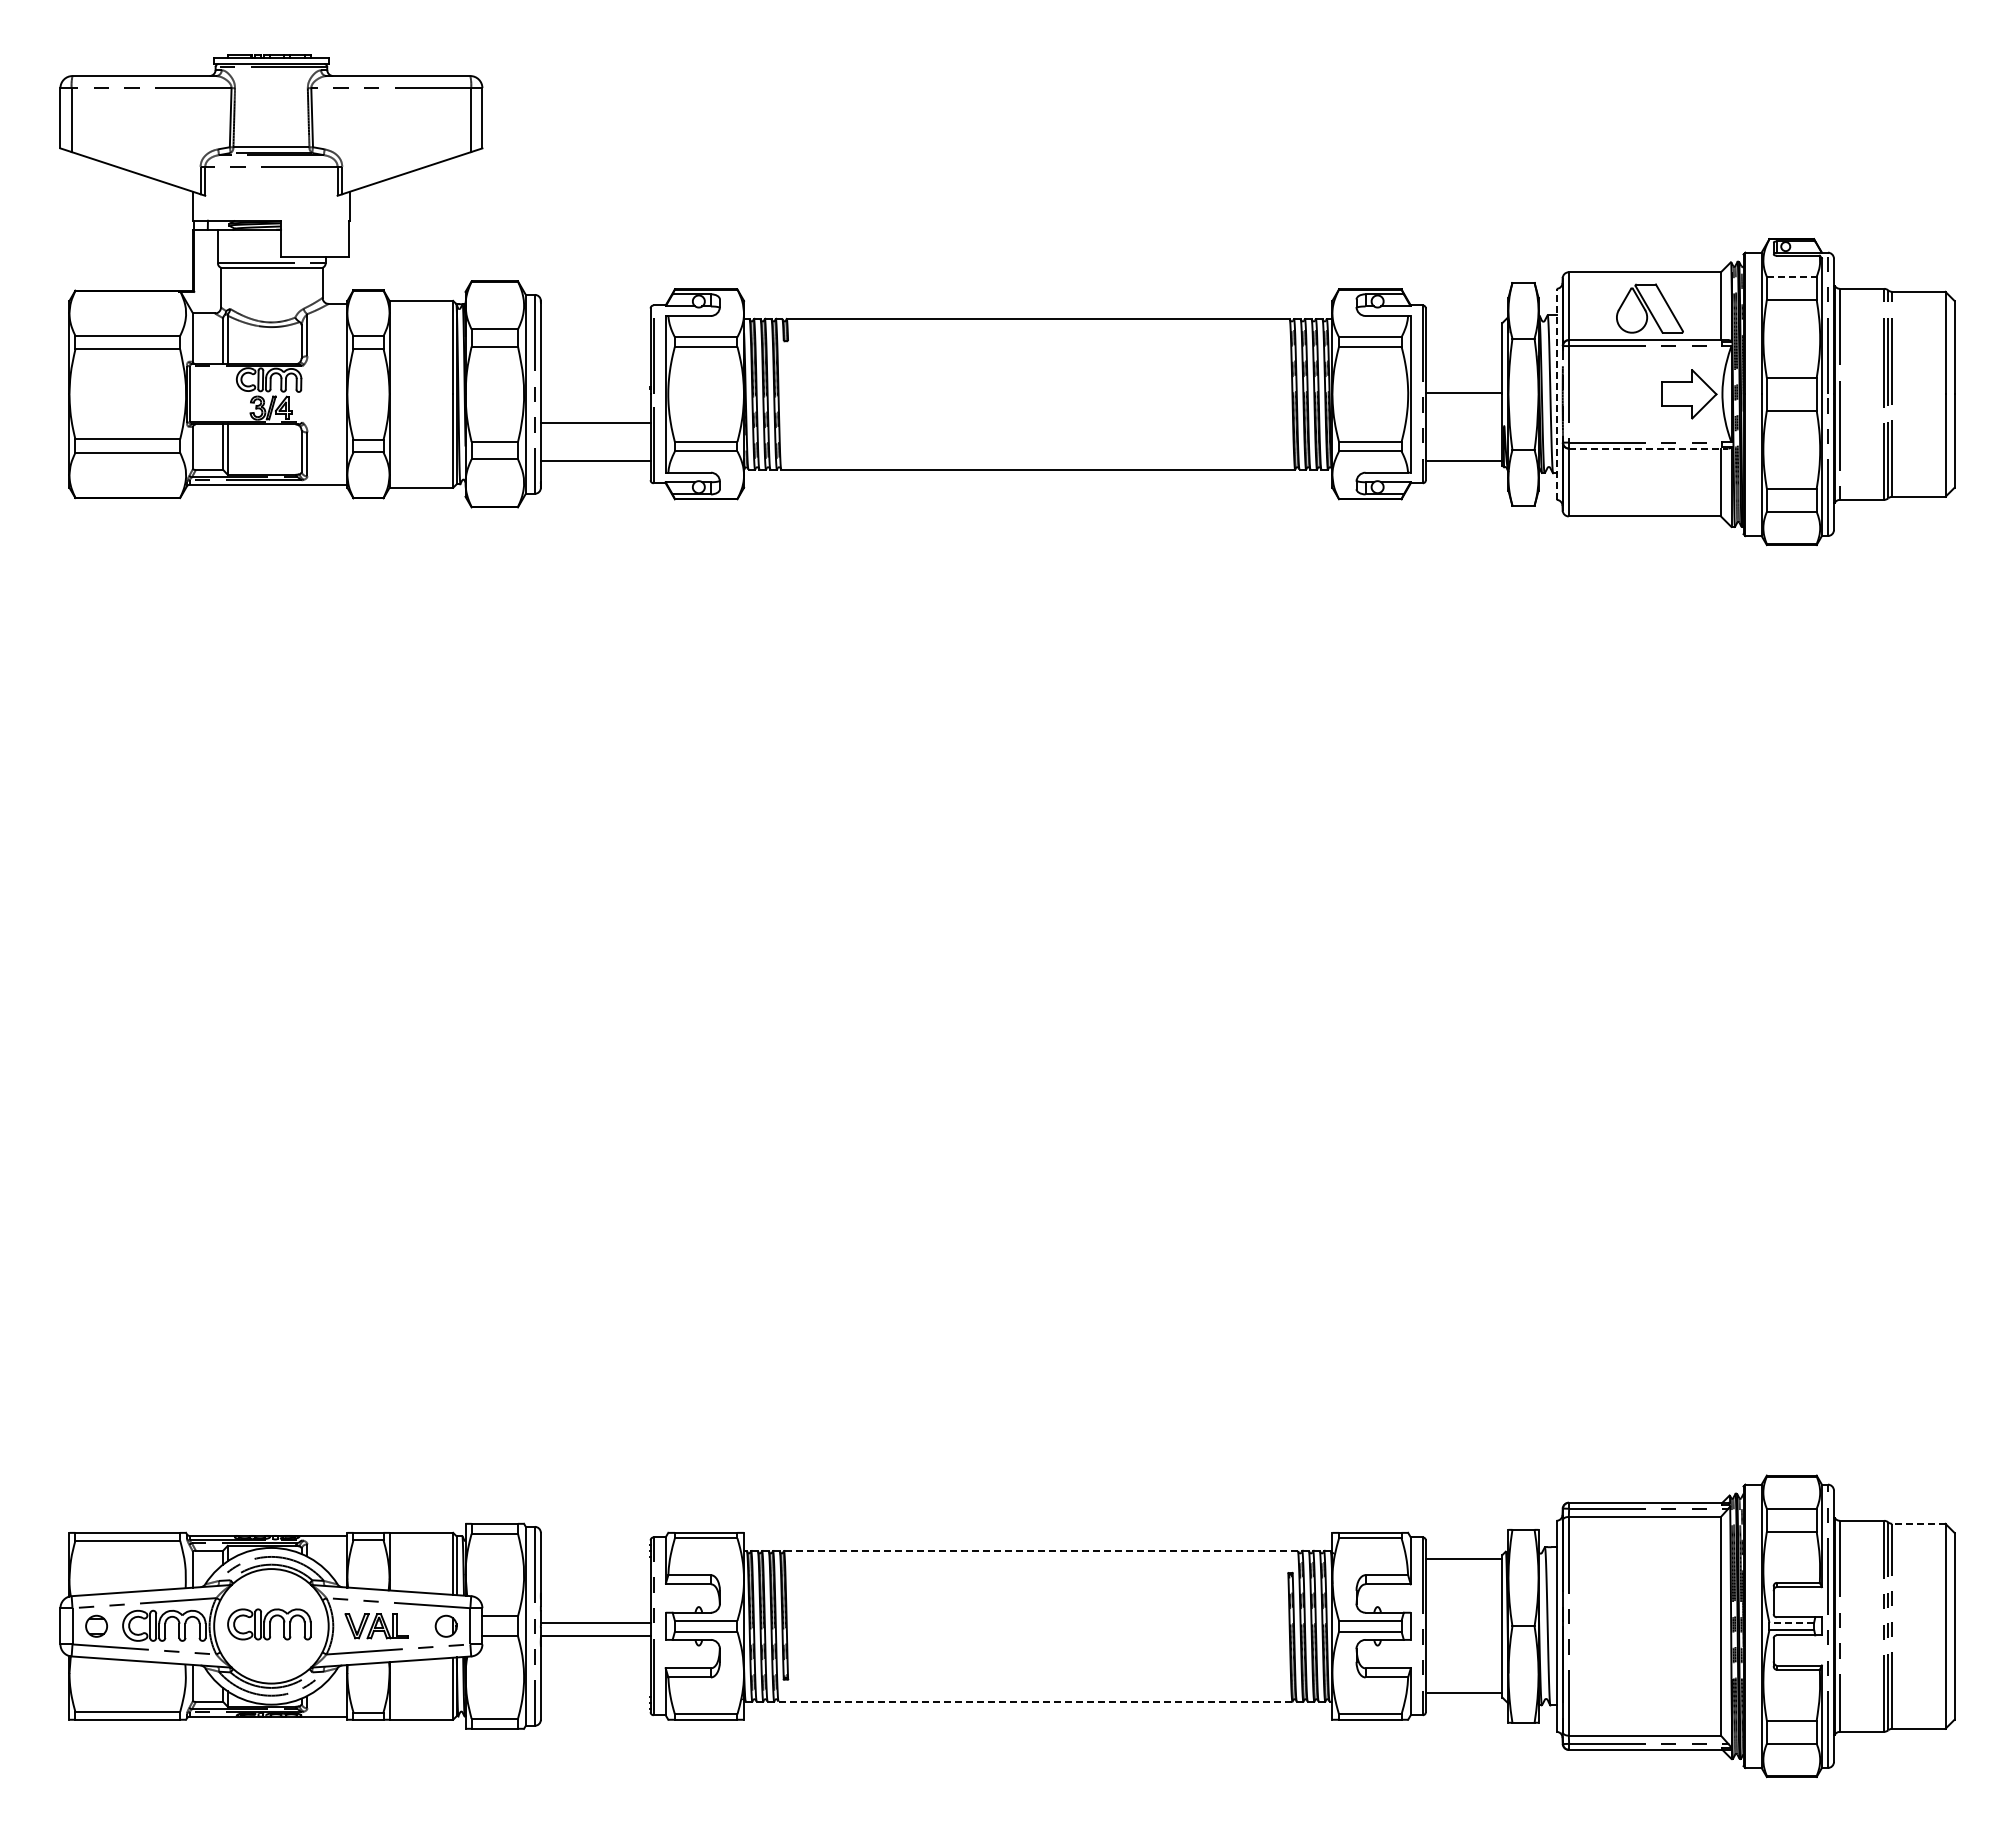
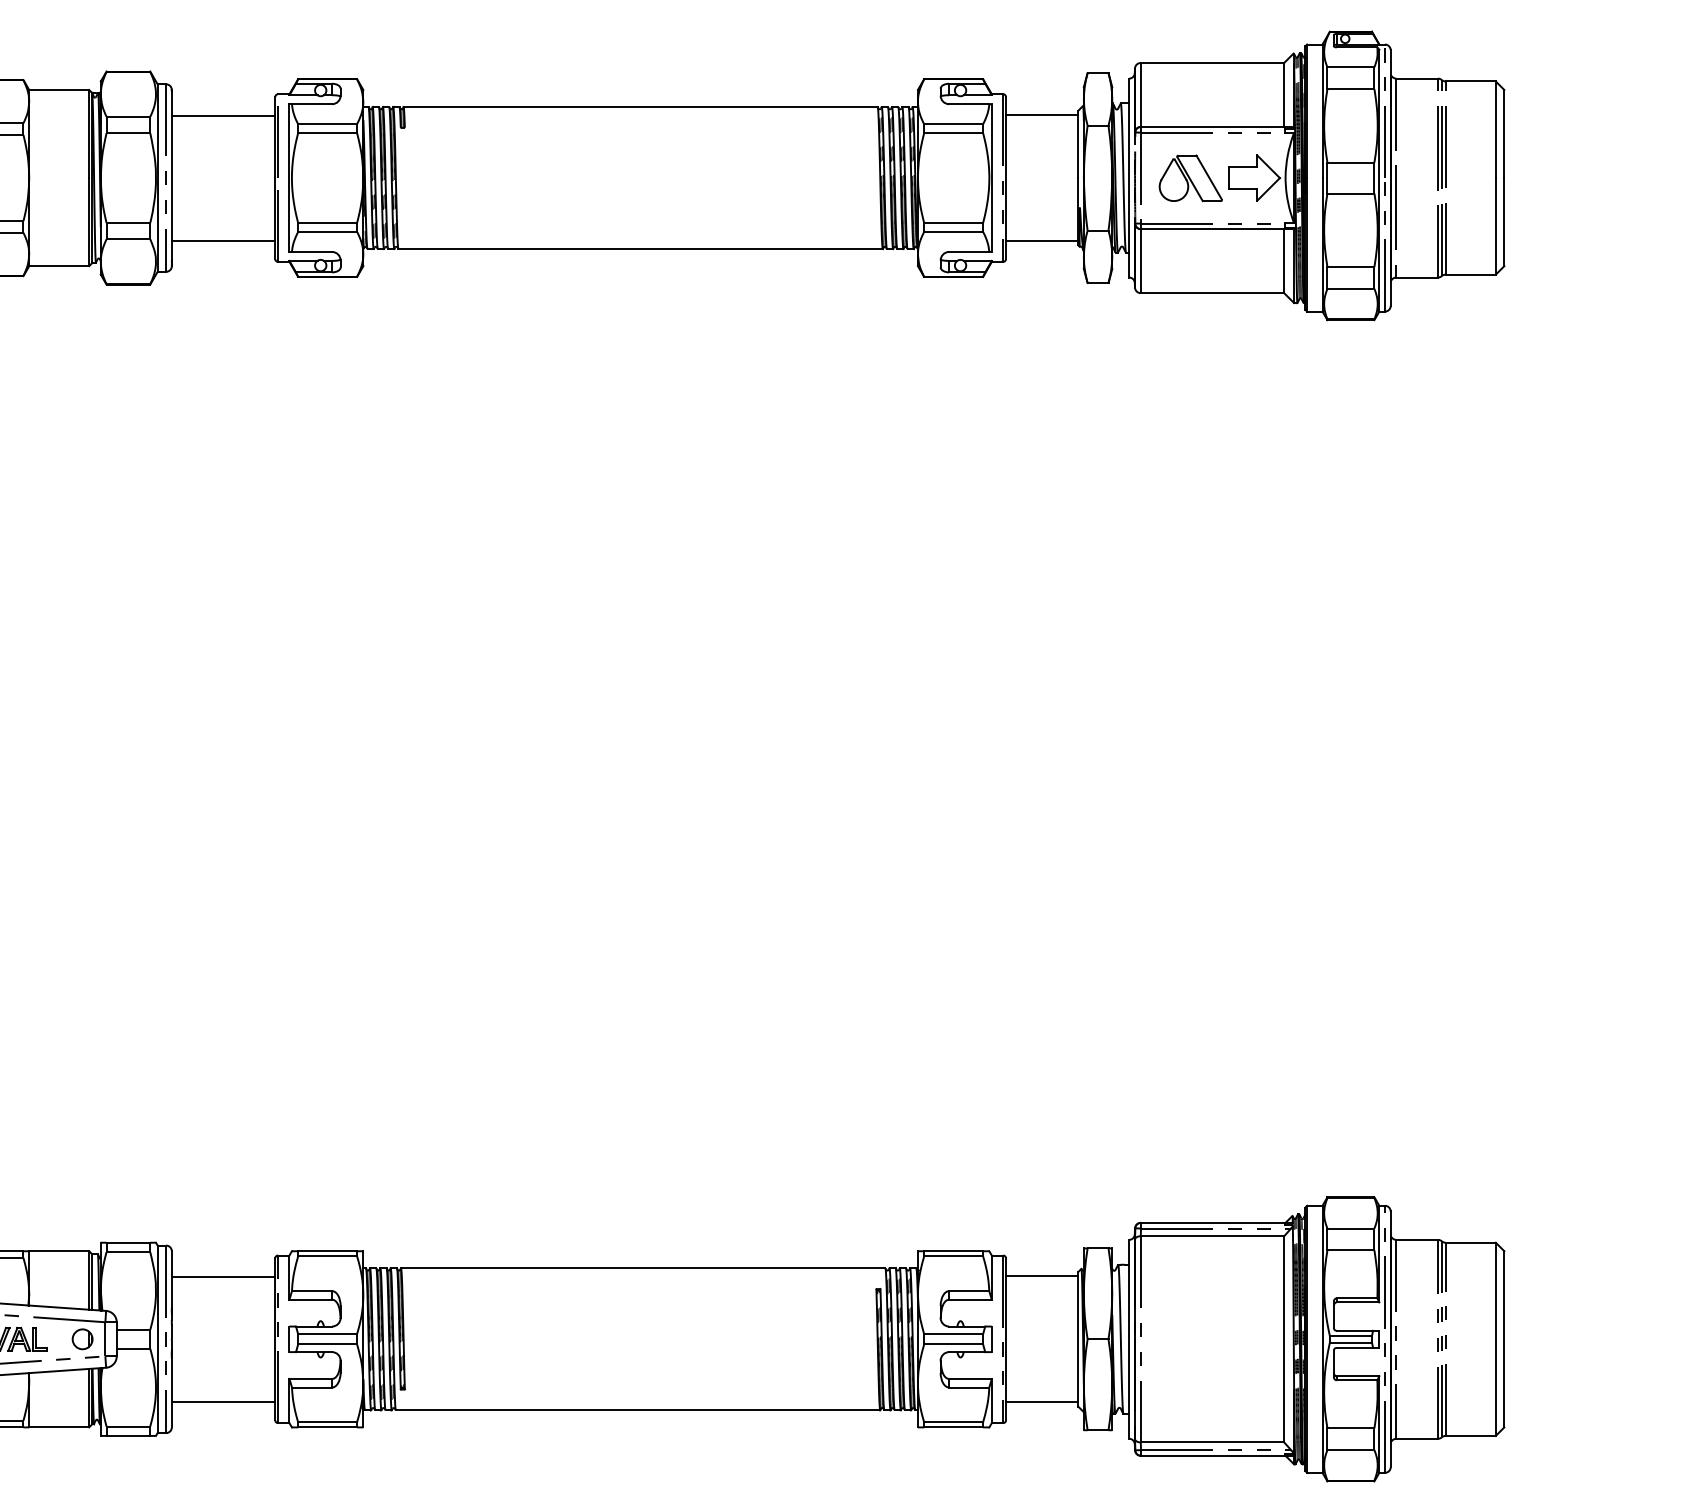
line: (1791, 276) -> (1350, 66), dashed -> solid
part: (1649, 308) -> (1190, 178), moved
line: (1463, 393) -> (1041, 115), moved
line: (1556, 394) -> (1129, 178), dashed -> solid
line: (595, 423) -> (223, 116), moved
line: (1648, 448) -> (1215, 229), dashed -> solid
line: (1918, 1523) -> (1470, 1242), dashed -> solid
line: (1040, 1550) -> (642, 1267), dashed -> solid
line: (1791, 1622) -> (1350, 1335), dashed -> solid
line: (595, 1623) -> (223, 1277), moved
line: (595, 1635) -> (223, 1401), moved
line: (1035, 1701) -> (638, 1410), dashed -> solid

